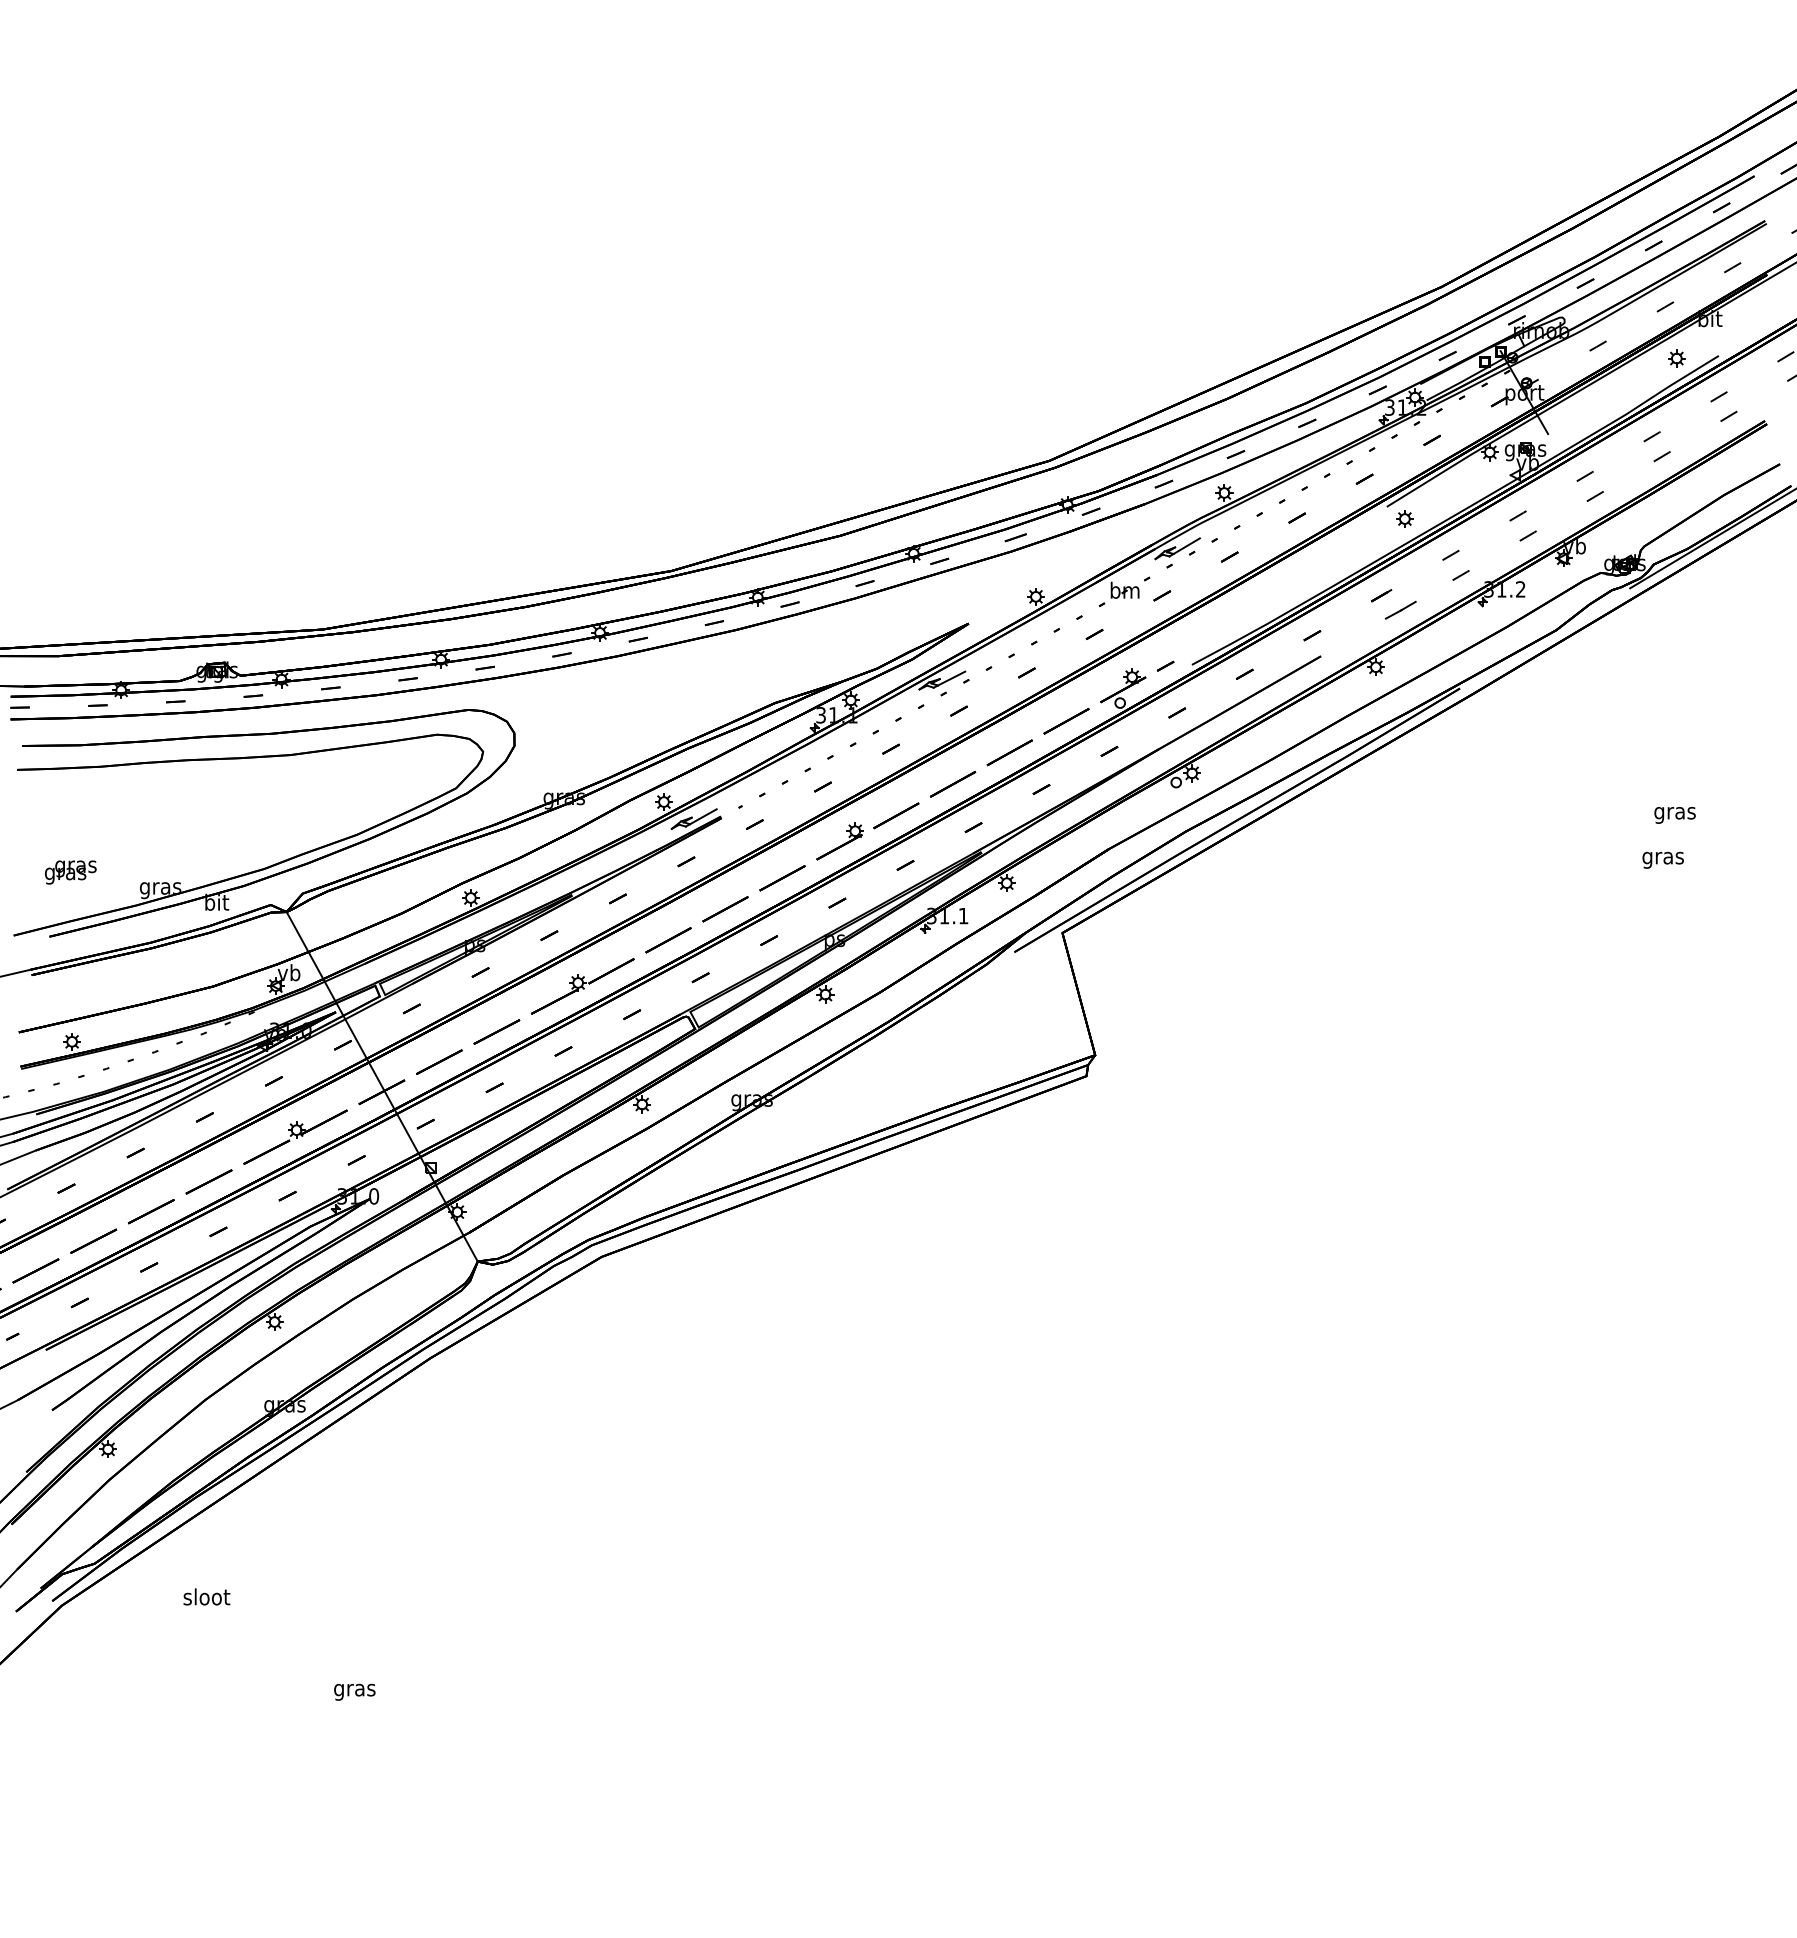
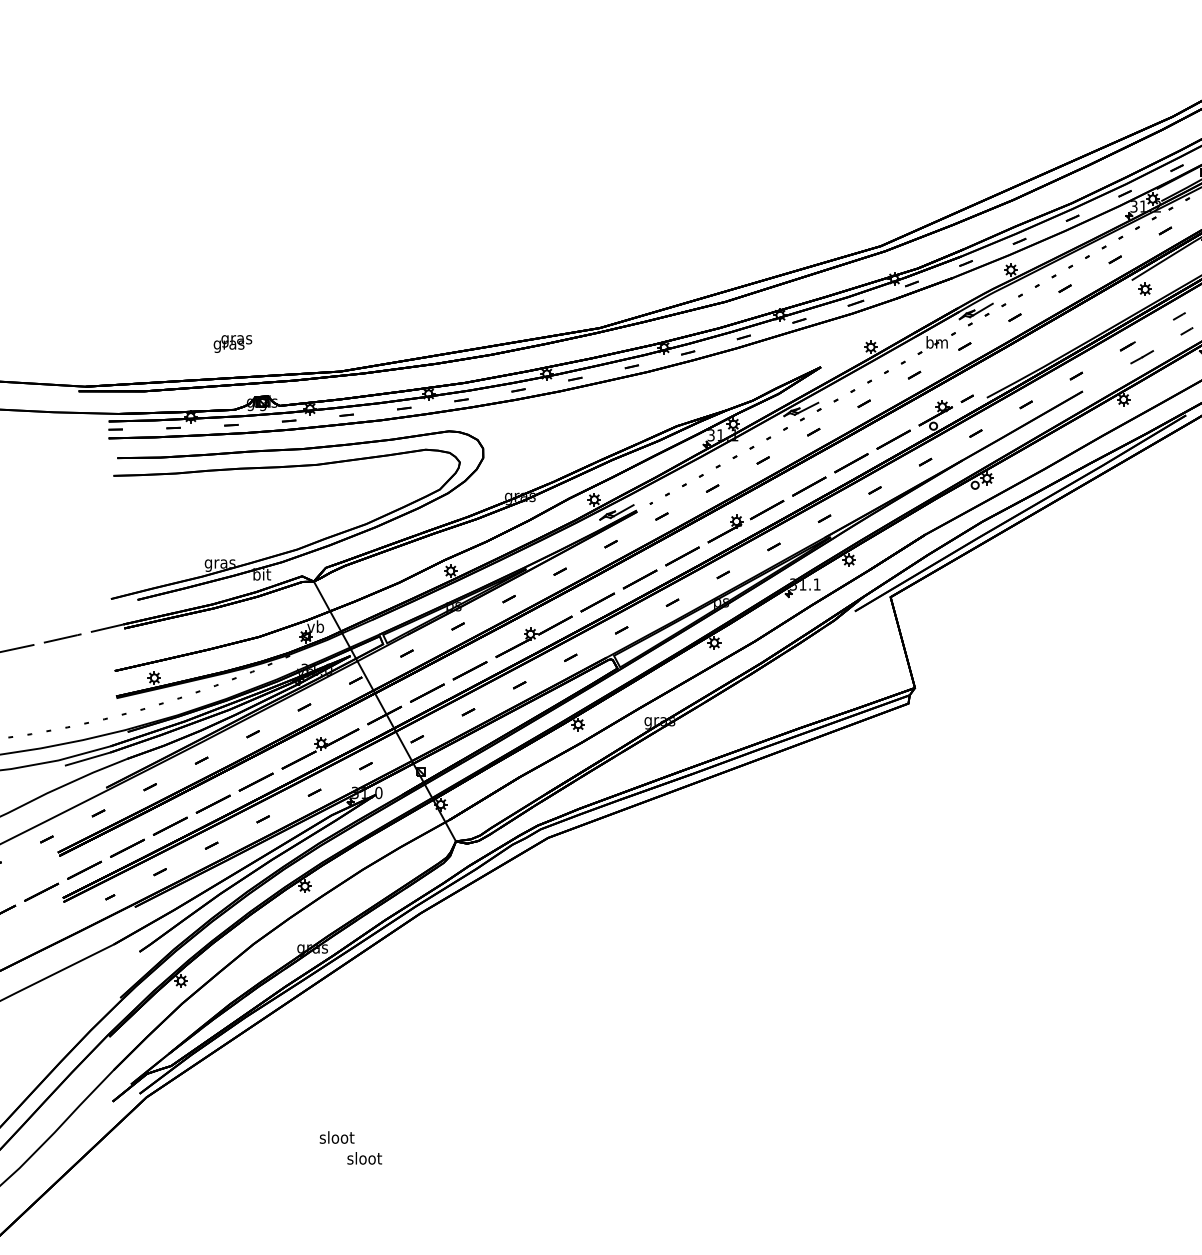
text: (70, 872) -> (232, 344), moved
text: (206, 1596) -> (336, 1137), moved
text: (354, 1689) -> (364, 1159), gras -> sloot

